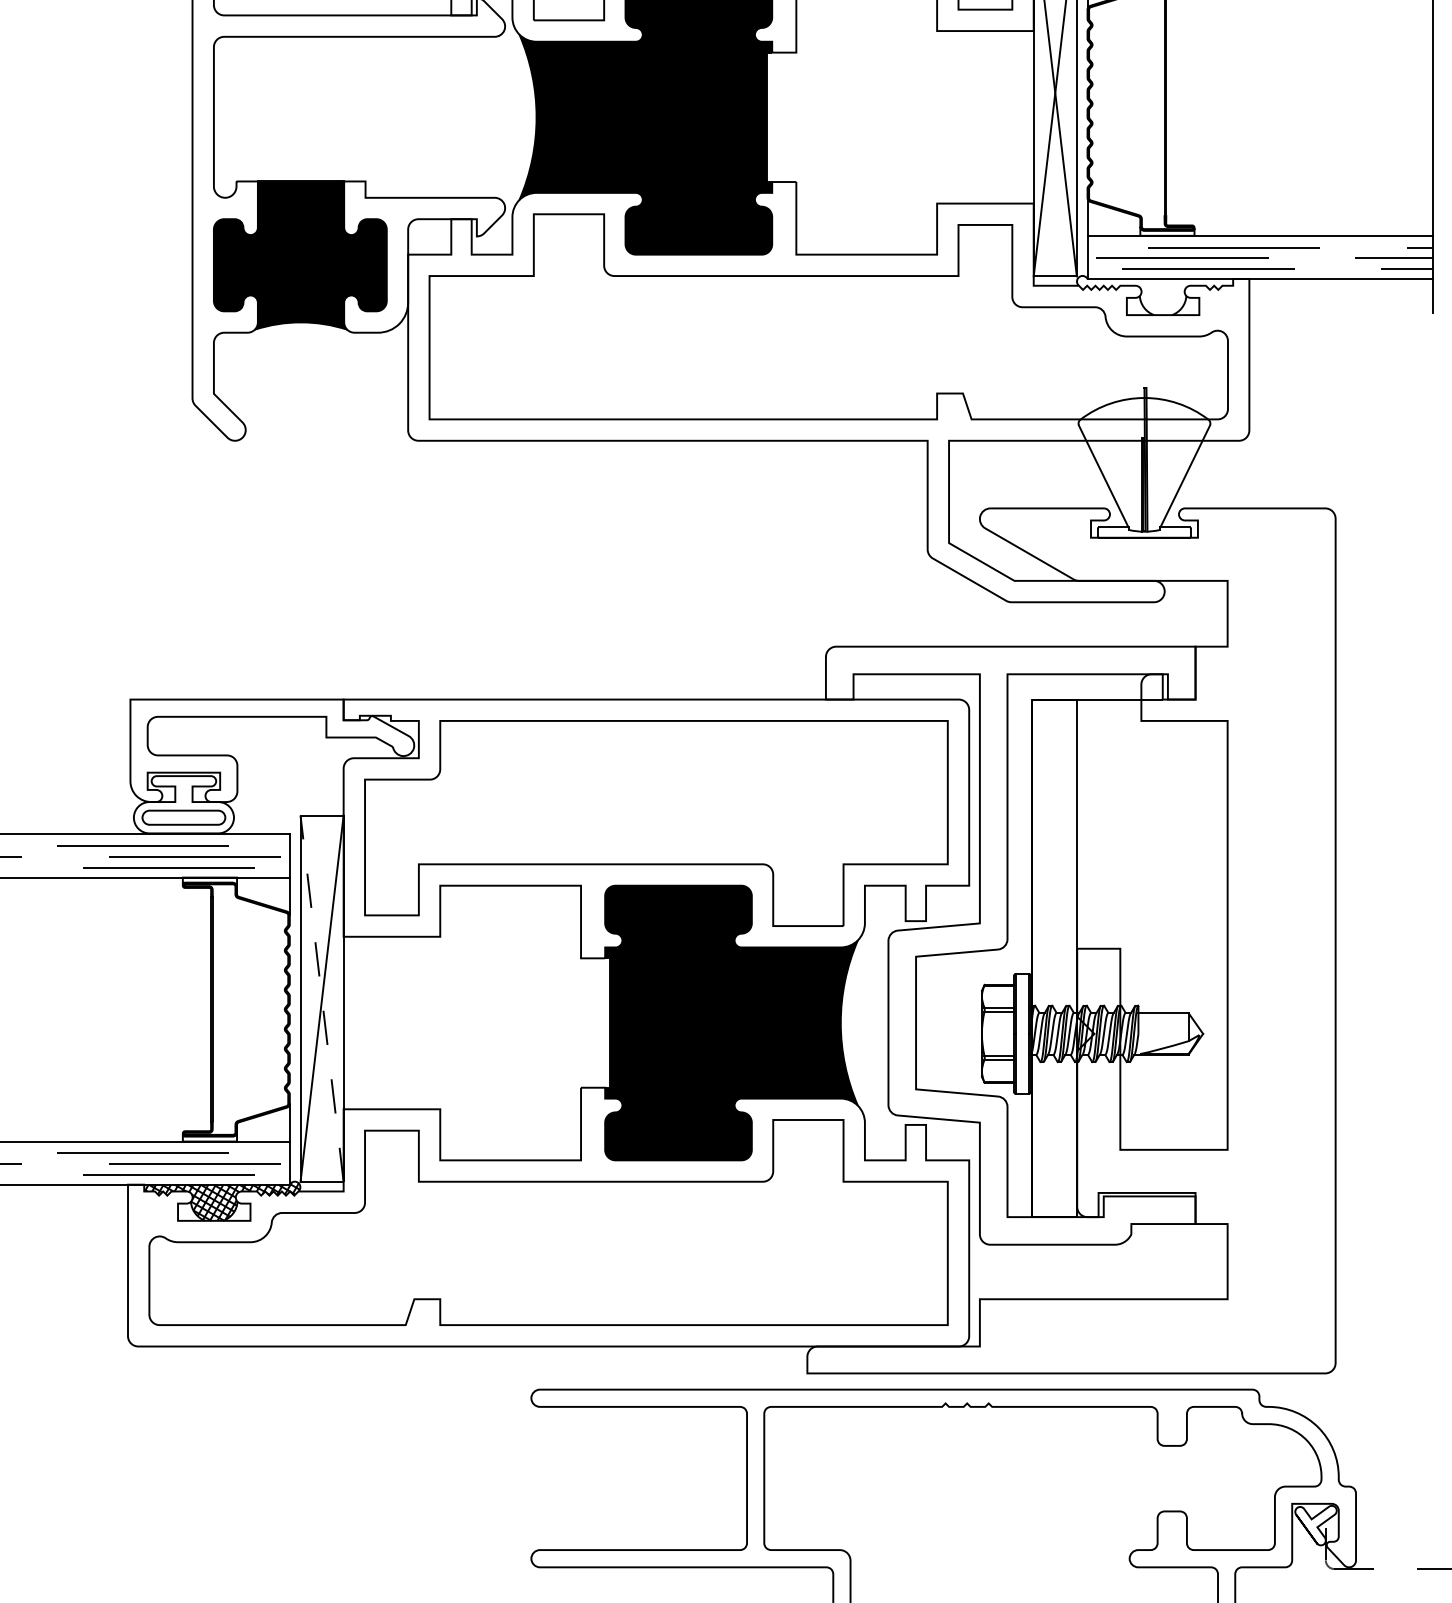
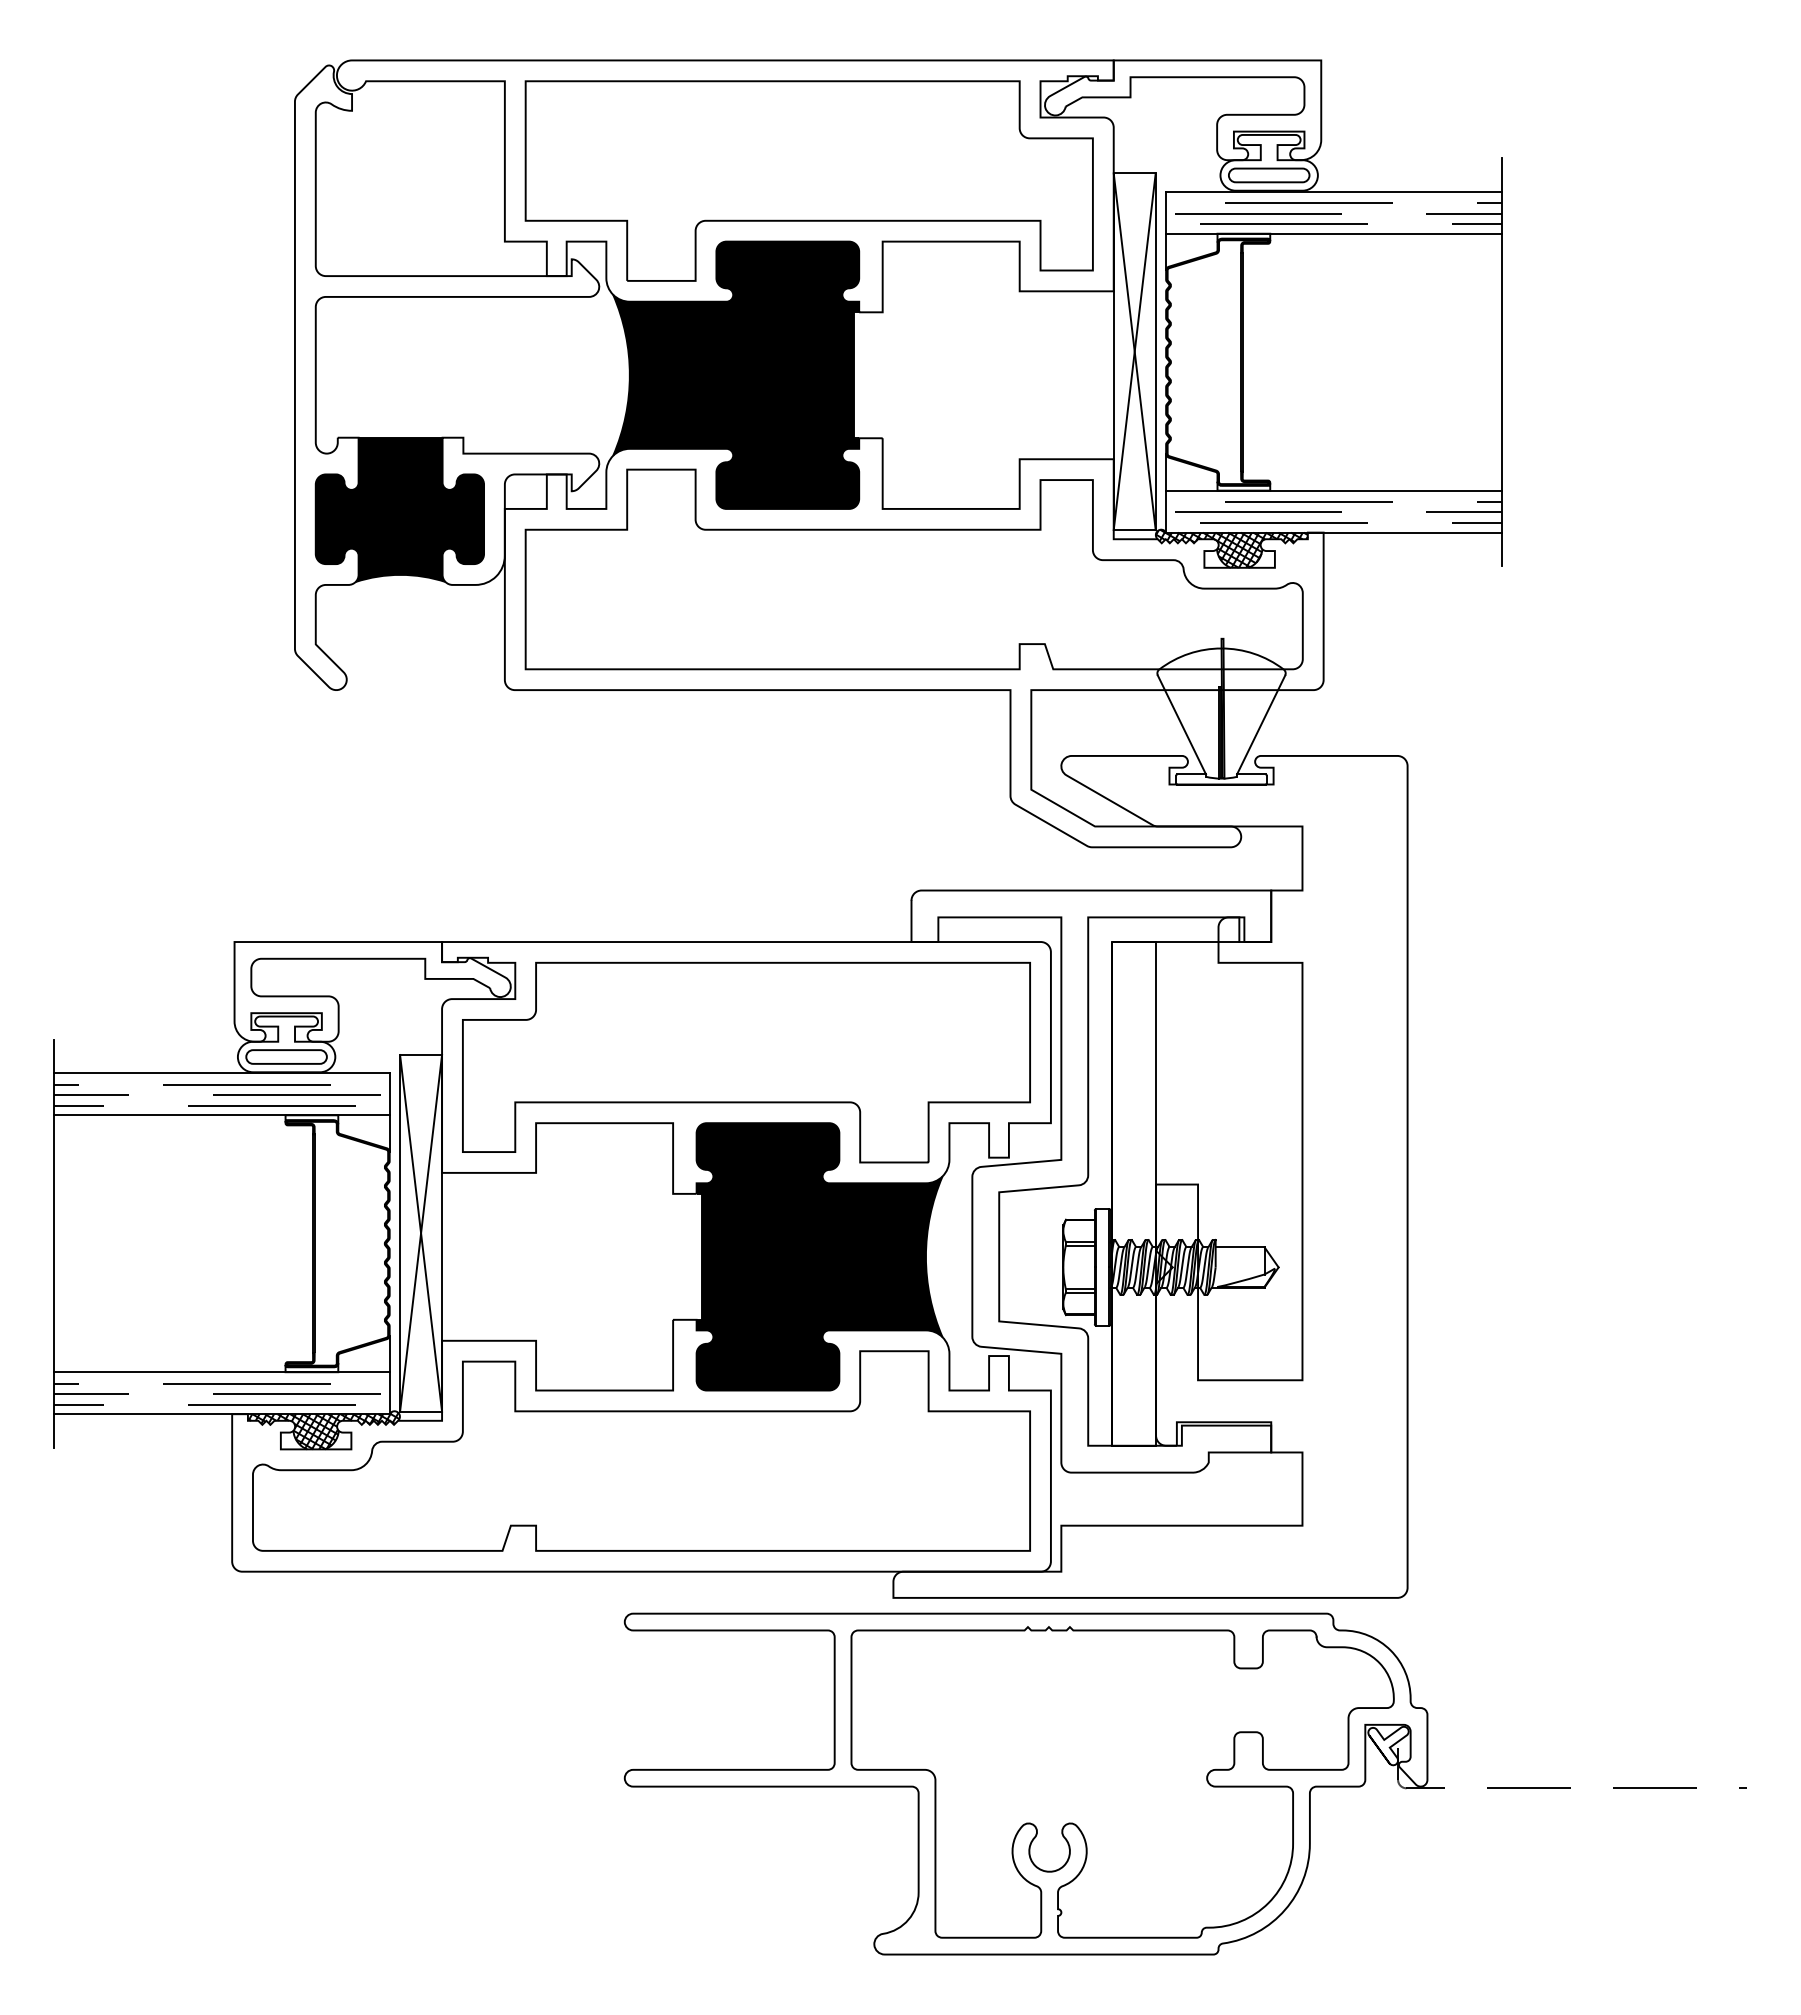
hatch: (1154, 295) -> (1231, 548), added
line: (322, 999) -> (421, 1233), dashed -> solid

